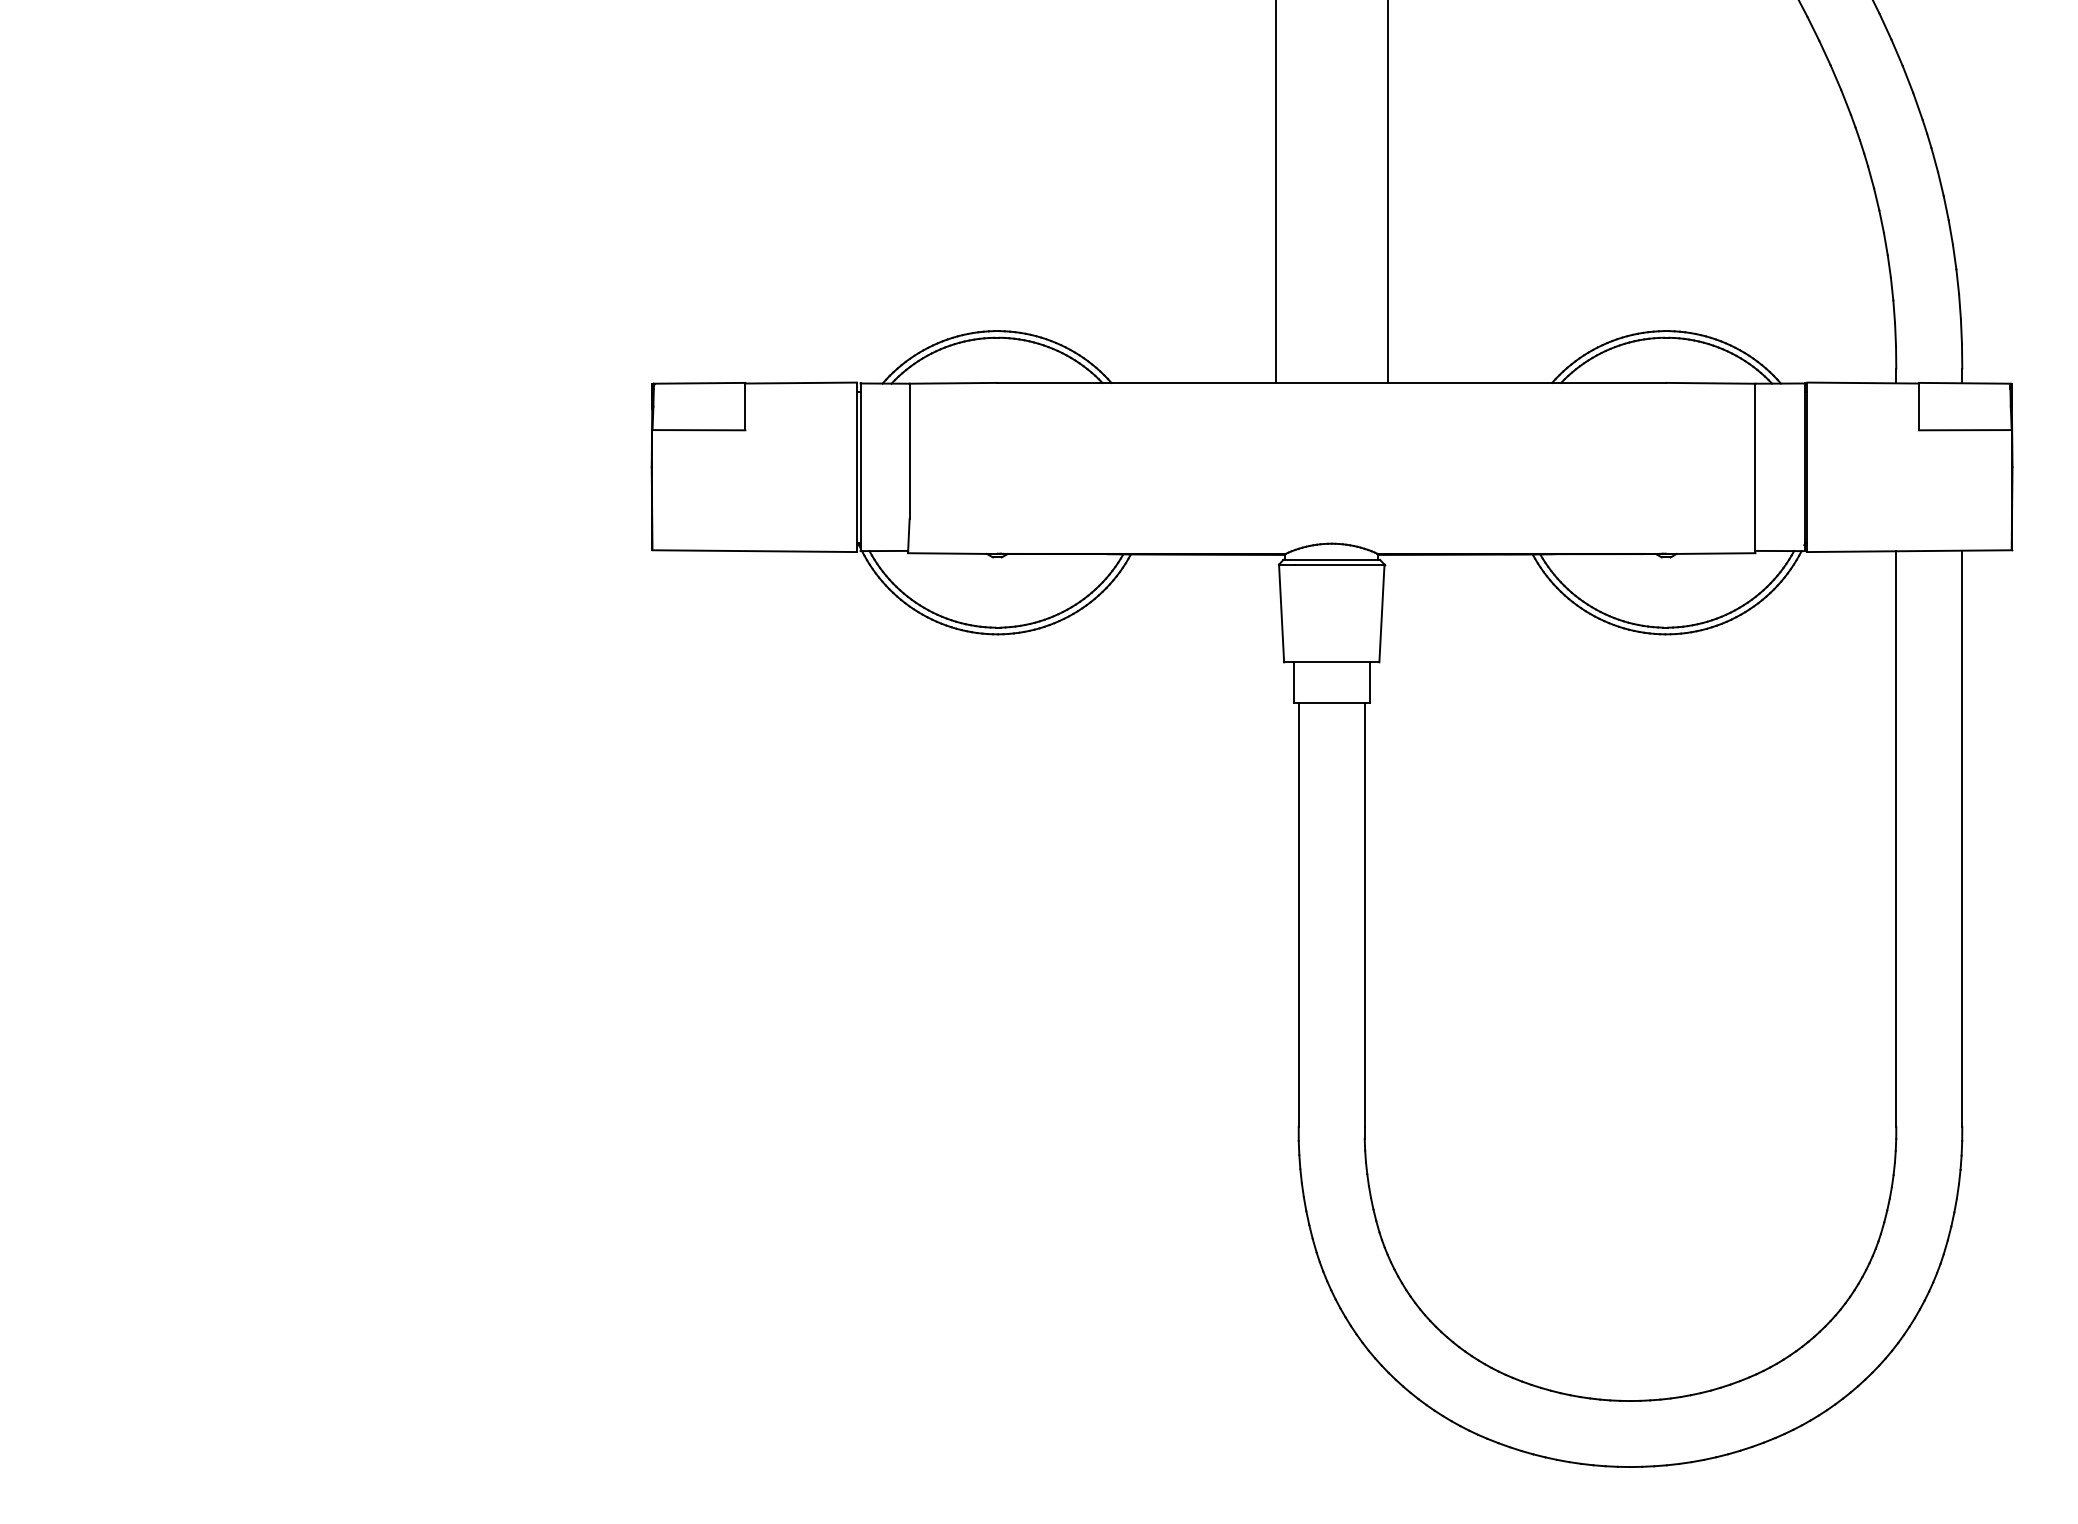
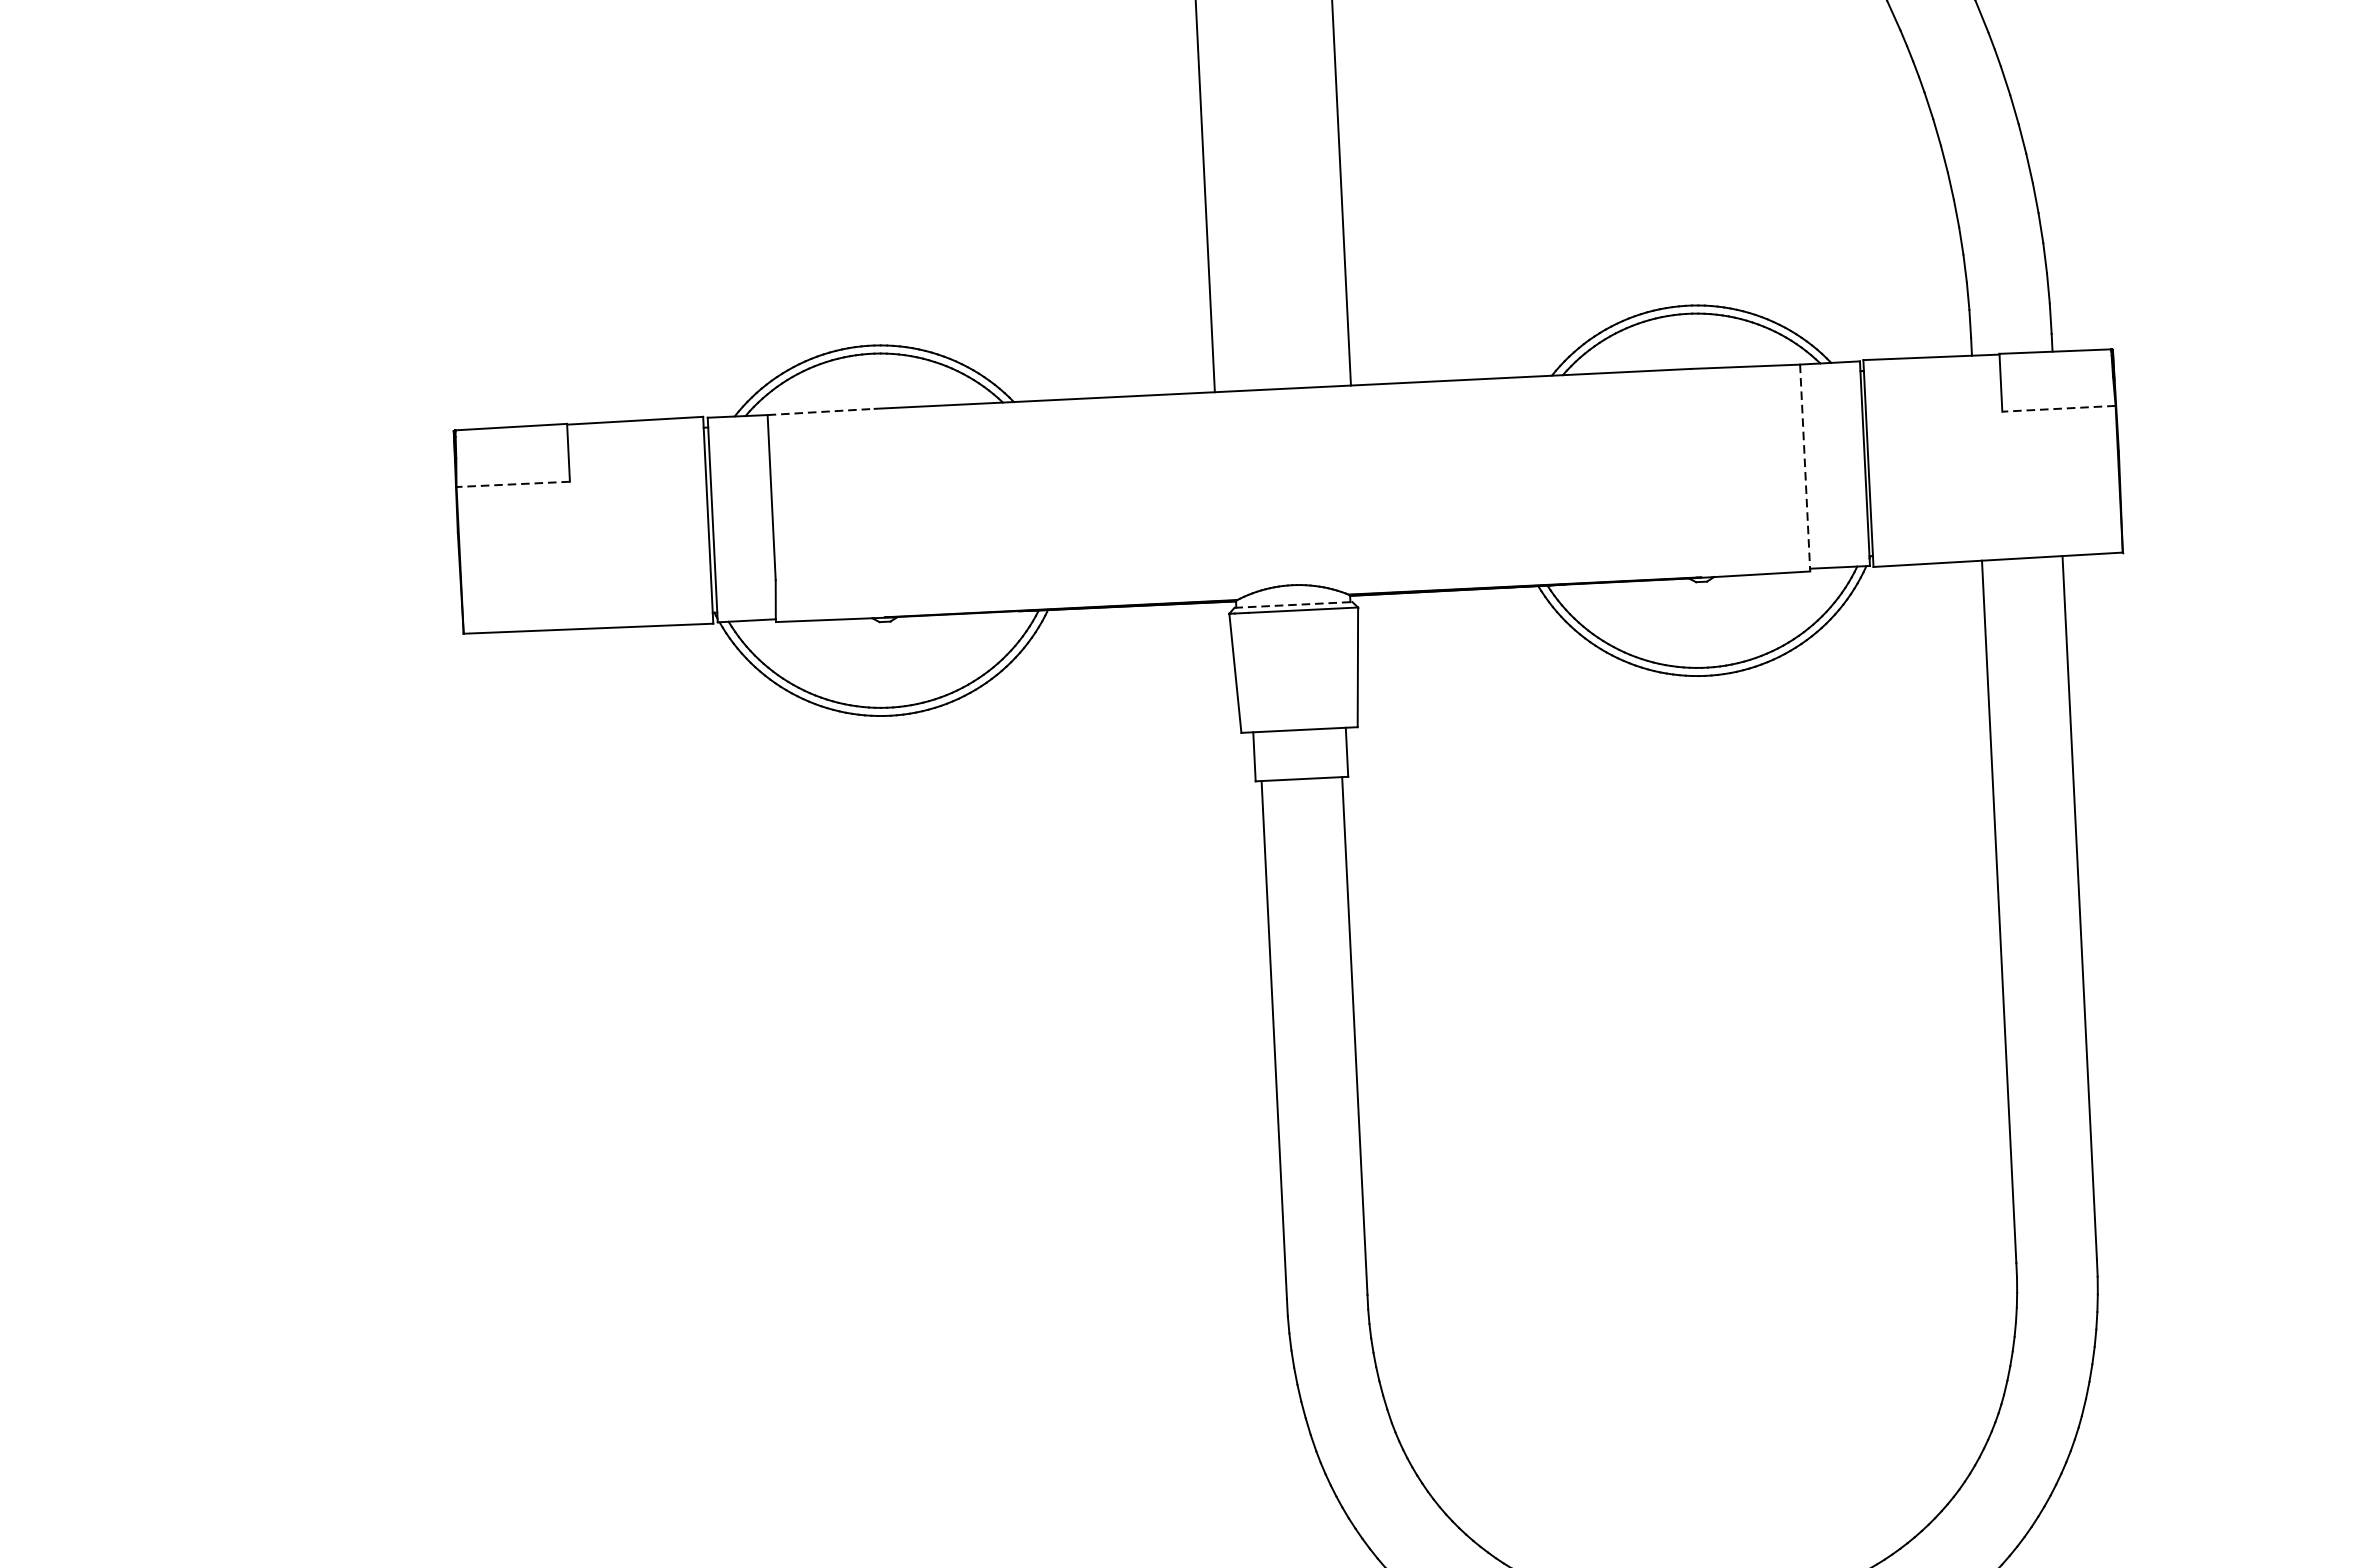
line: (953, 383) -> (821, 412), solid -> dashed
line: (698, 430) -> (512, 484), solid -> dashed
line: (1964, 430) -> (2058, 409), solid -> dashed
line: (1755, 468) -> (1805, 468), solid -> dashed
line: (1332, 559) -> (1294, 604), solid -> dashed

